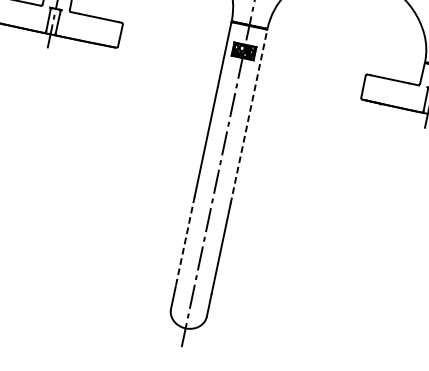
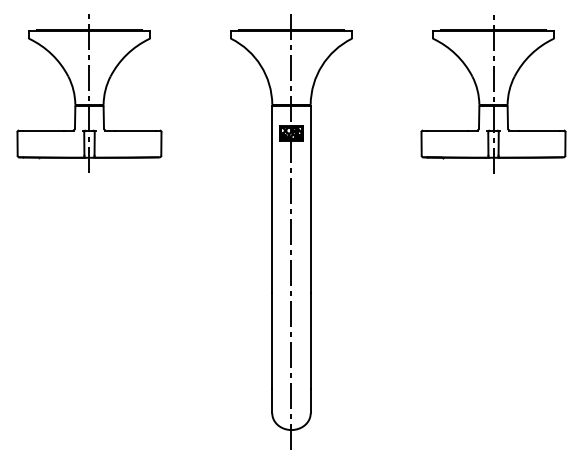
line: (248, 116) -> (310, 199), dashed -> solid
line: (185, 241) -> (272, 341), dashed -> solid

